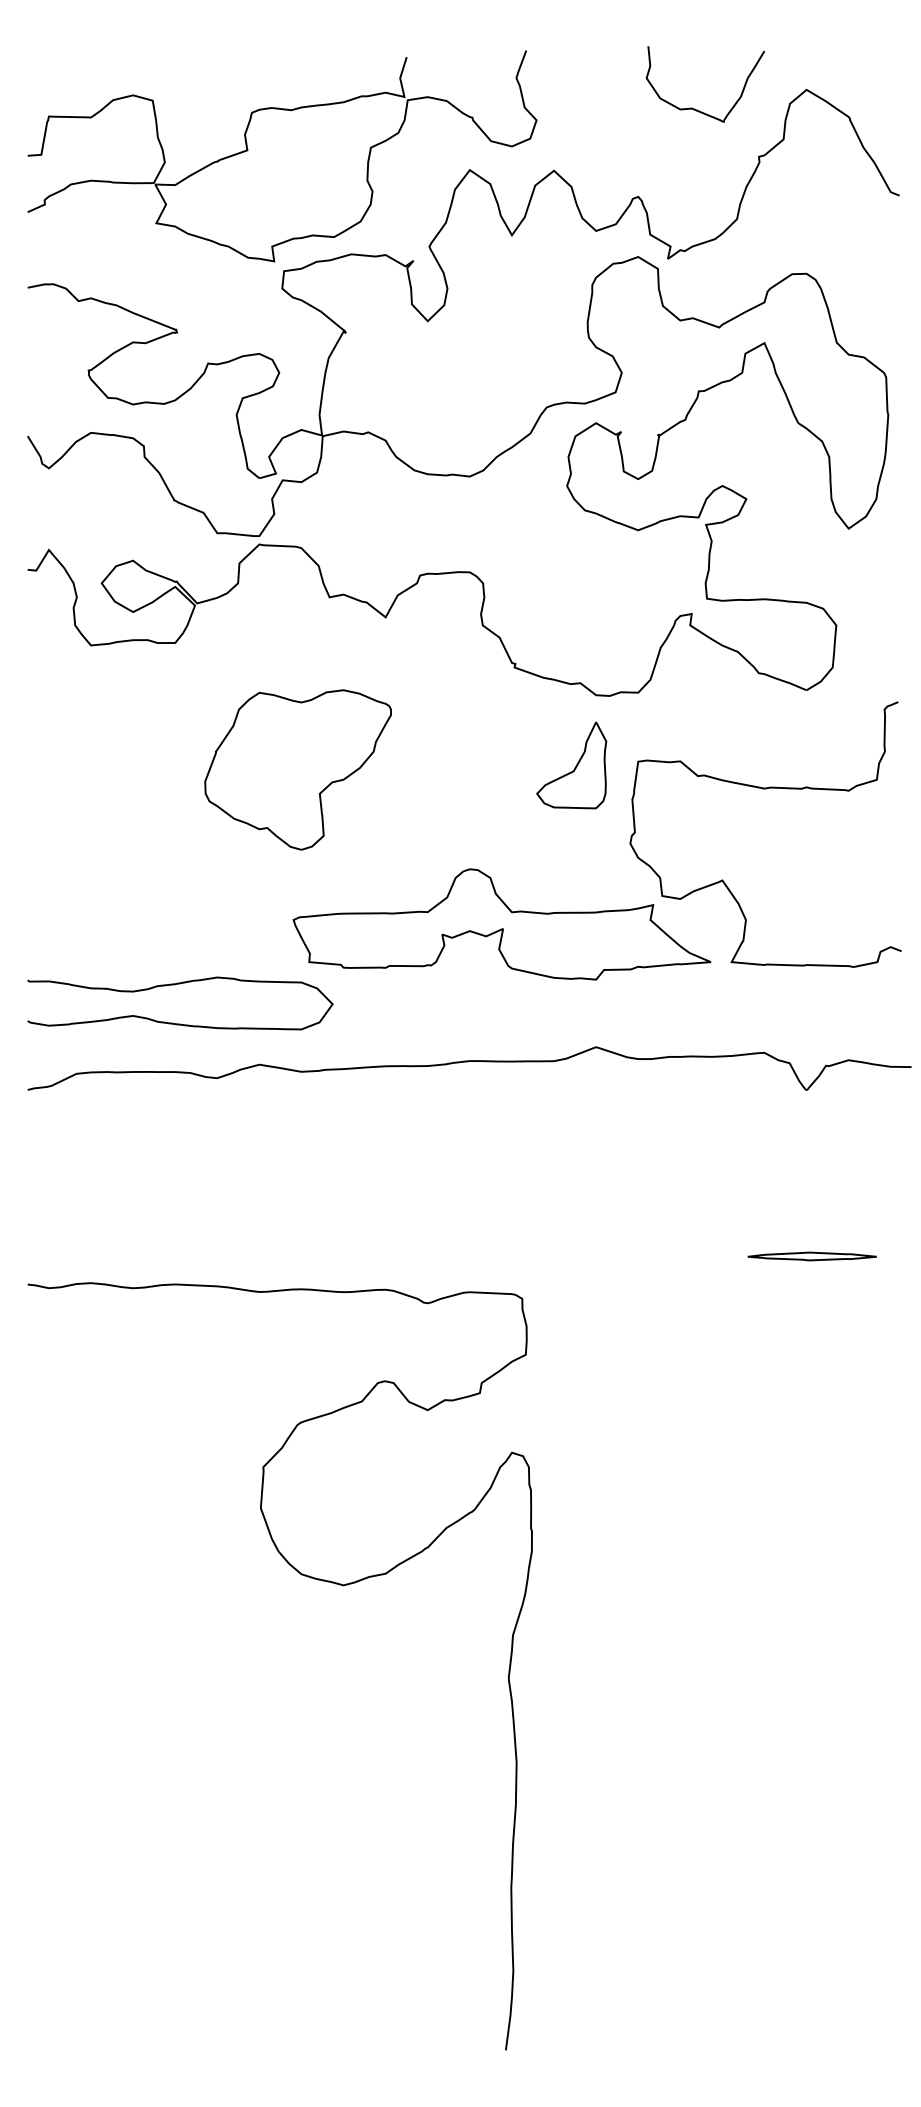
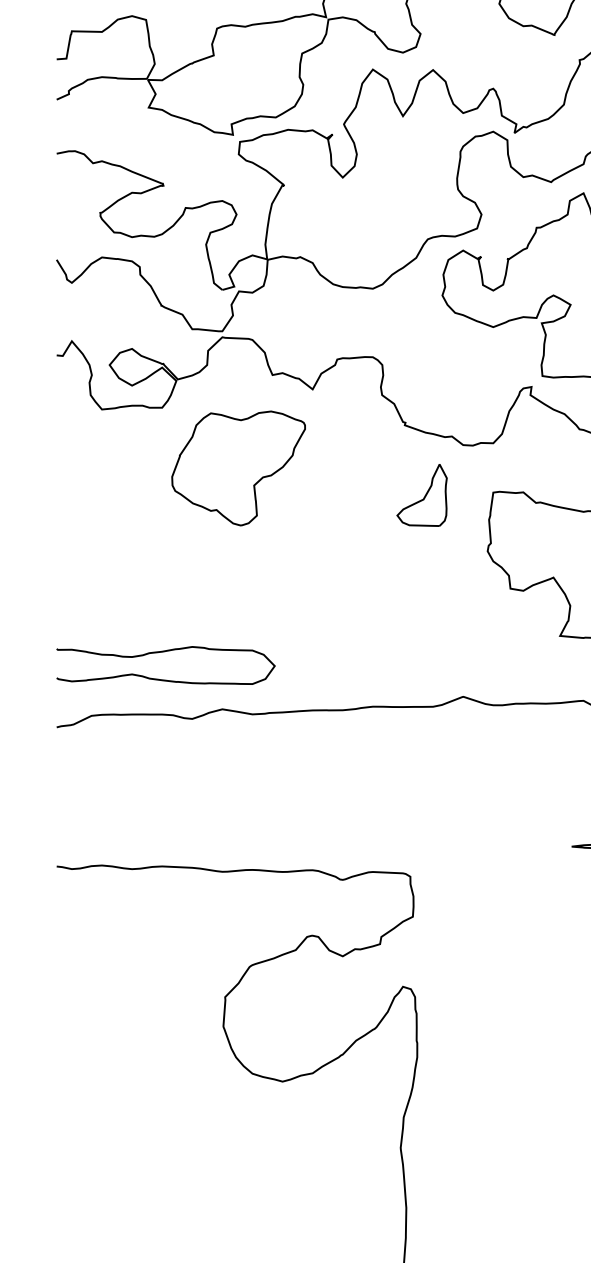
part: (571, 765) -> (421, 495), moved
part: (297, 769) -> (238, 468), moved
part: (501, 924) -> (395, 609), removed

